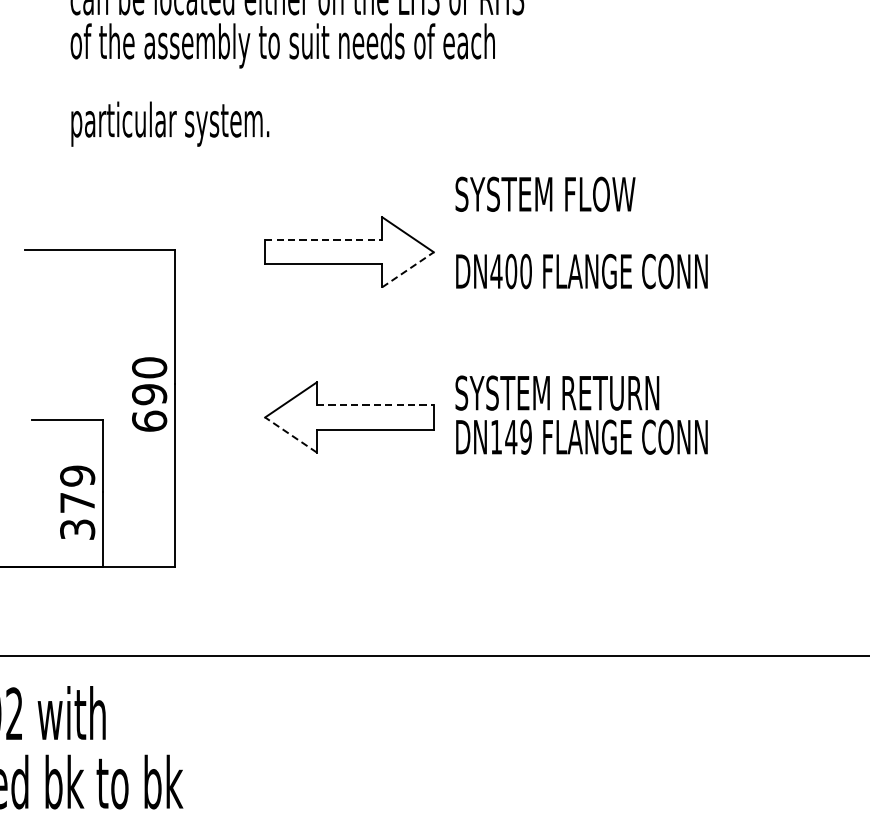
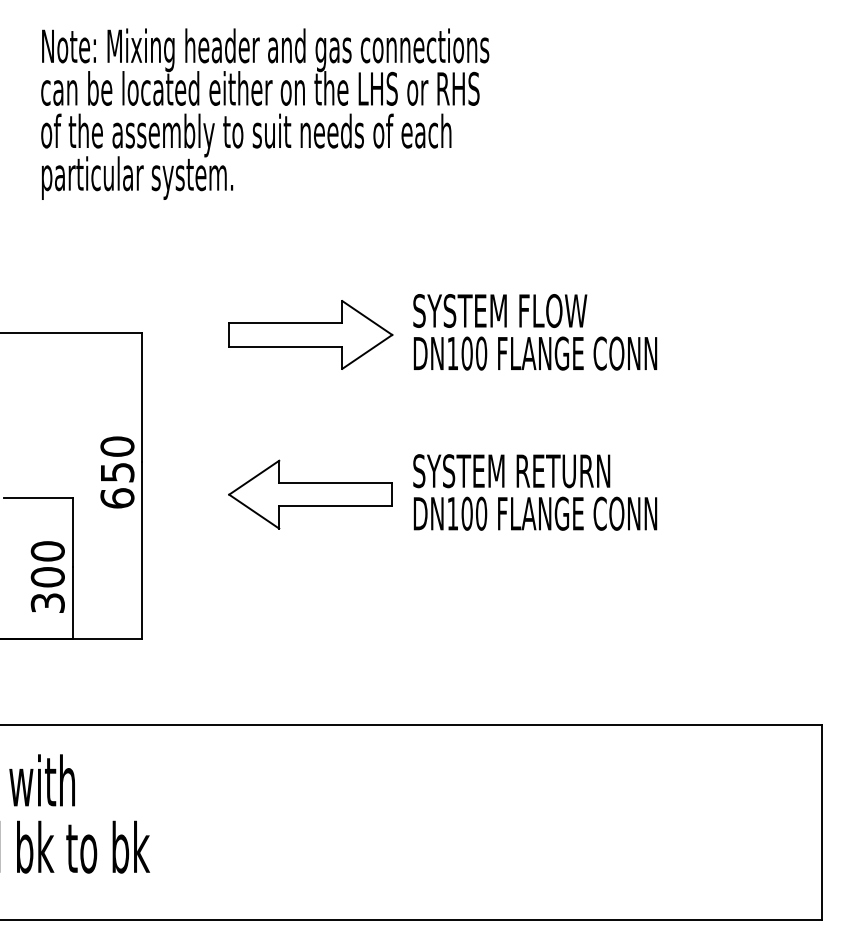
text: (170, 123) -> (137, 177), moved
text: (545, 193) -> (500, 310), moved
line: (323, 240) -> (285, 323), dashed -> solid
line: (408, 269) -> (367, 351), dashed -> solid
text: (496, 271) -> (452, 353), DN400 -> DN100
text: (149, 394) -> (117, 472), 690 -> 650
line: (375, 404) -> (335, 482), dashed -> solid
line: (290, 434) -> (253, 511), dashed -> solid
text: (518, 436) -> (474, 513), DN149 -> DN100
text: (77, 489) -> (47, 564), 379 -> 300

